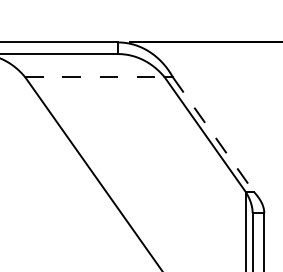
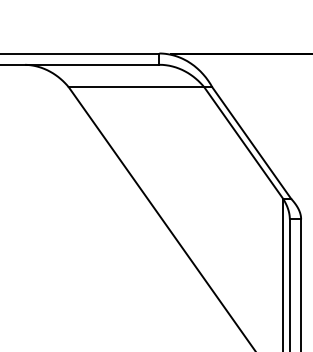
line: (94, 77) -> (136, 87), dashed -> solid
line: (214, 135) -> (252, 143), dashed -> solid

